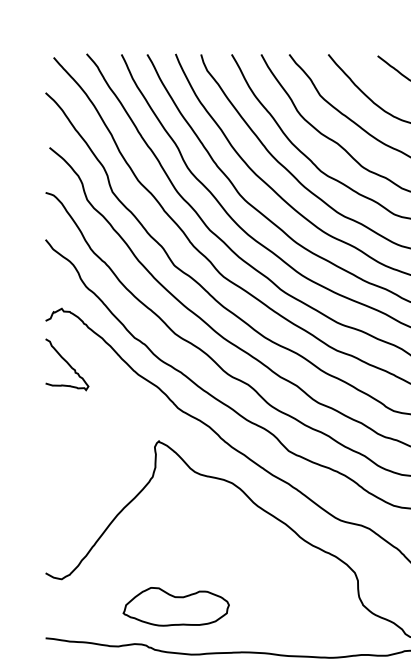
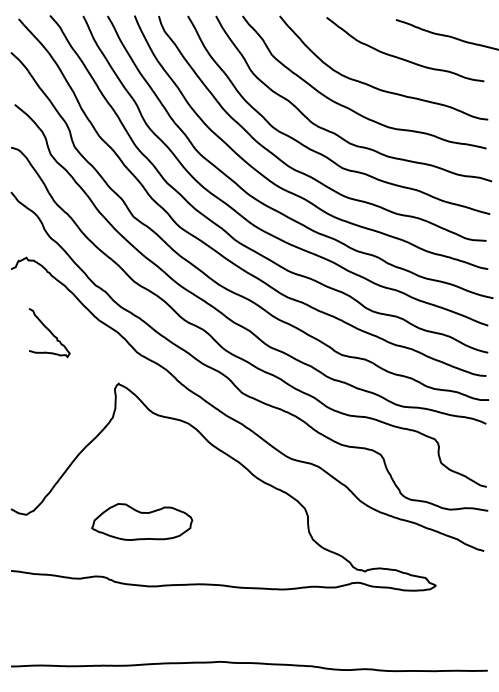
curve: (67, 364) -> (49, 332), moved
part: (176, 606) -> (142, 521), moved

